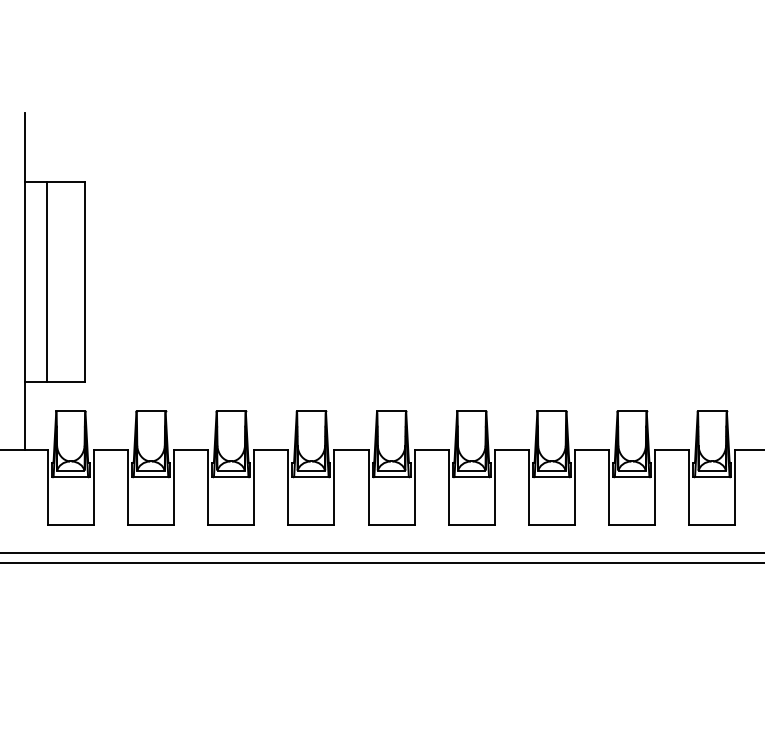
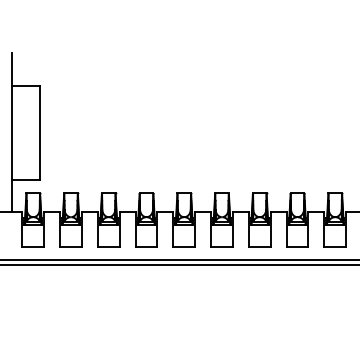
line: (45, 281) -> (21, 132), removed

